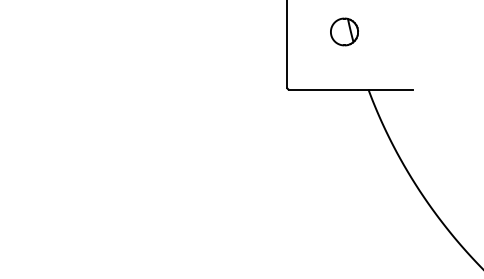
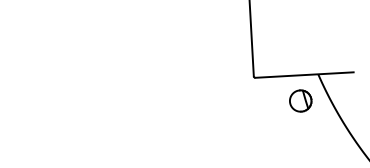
part: (344, 31) -> (300, 100), moved

